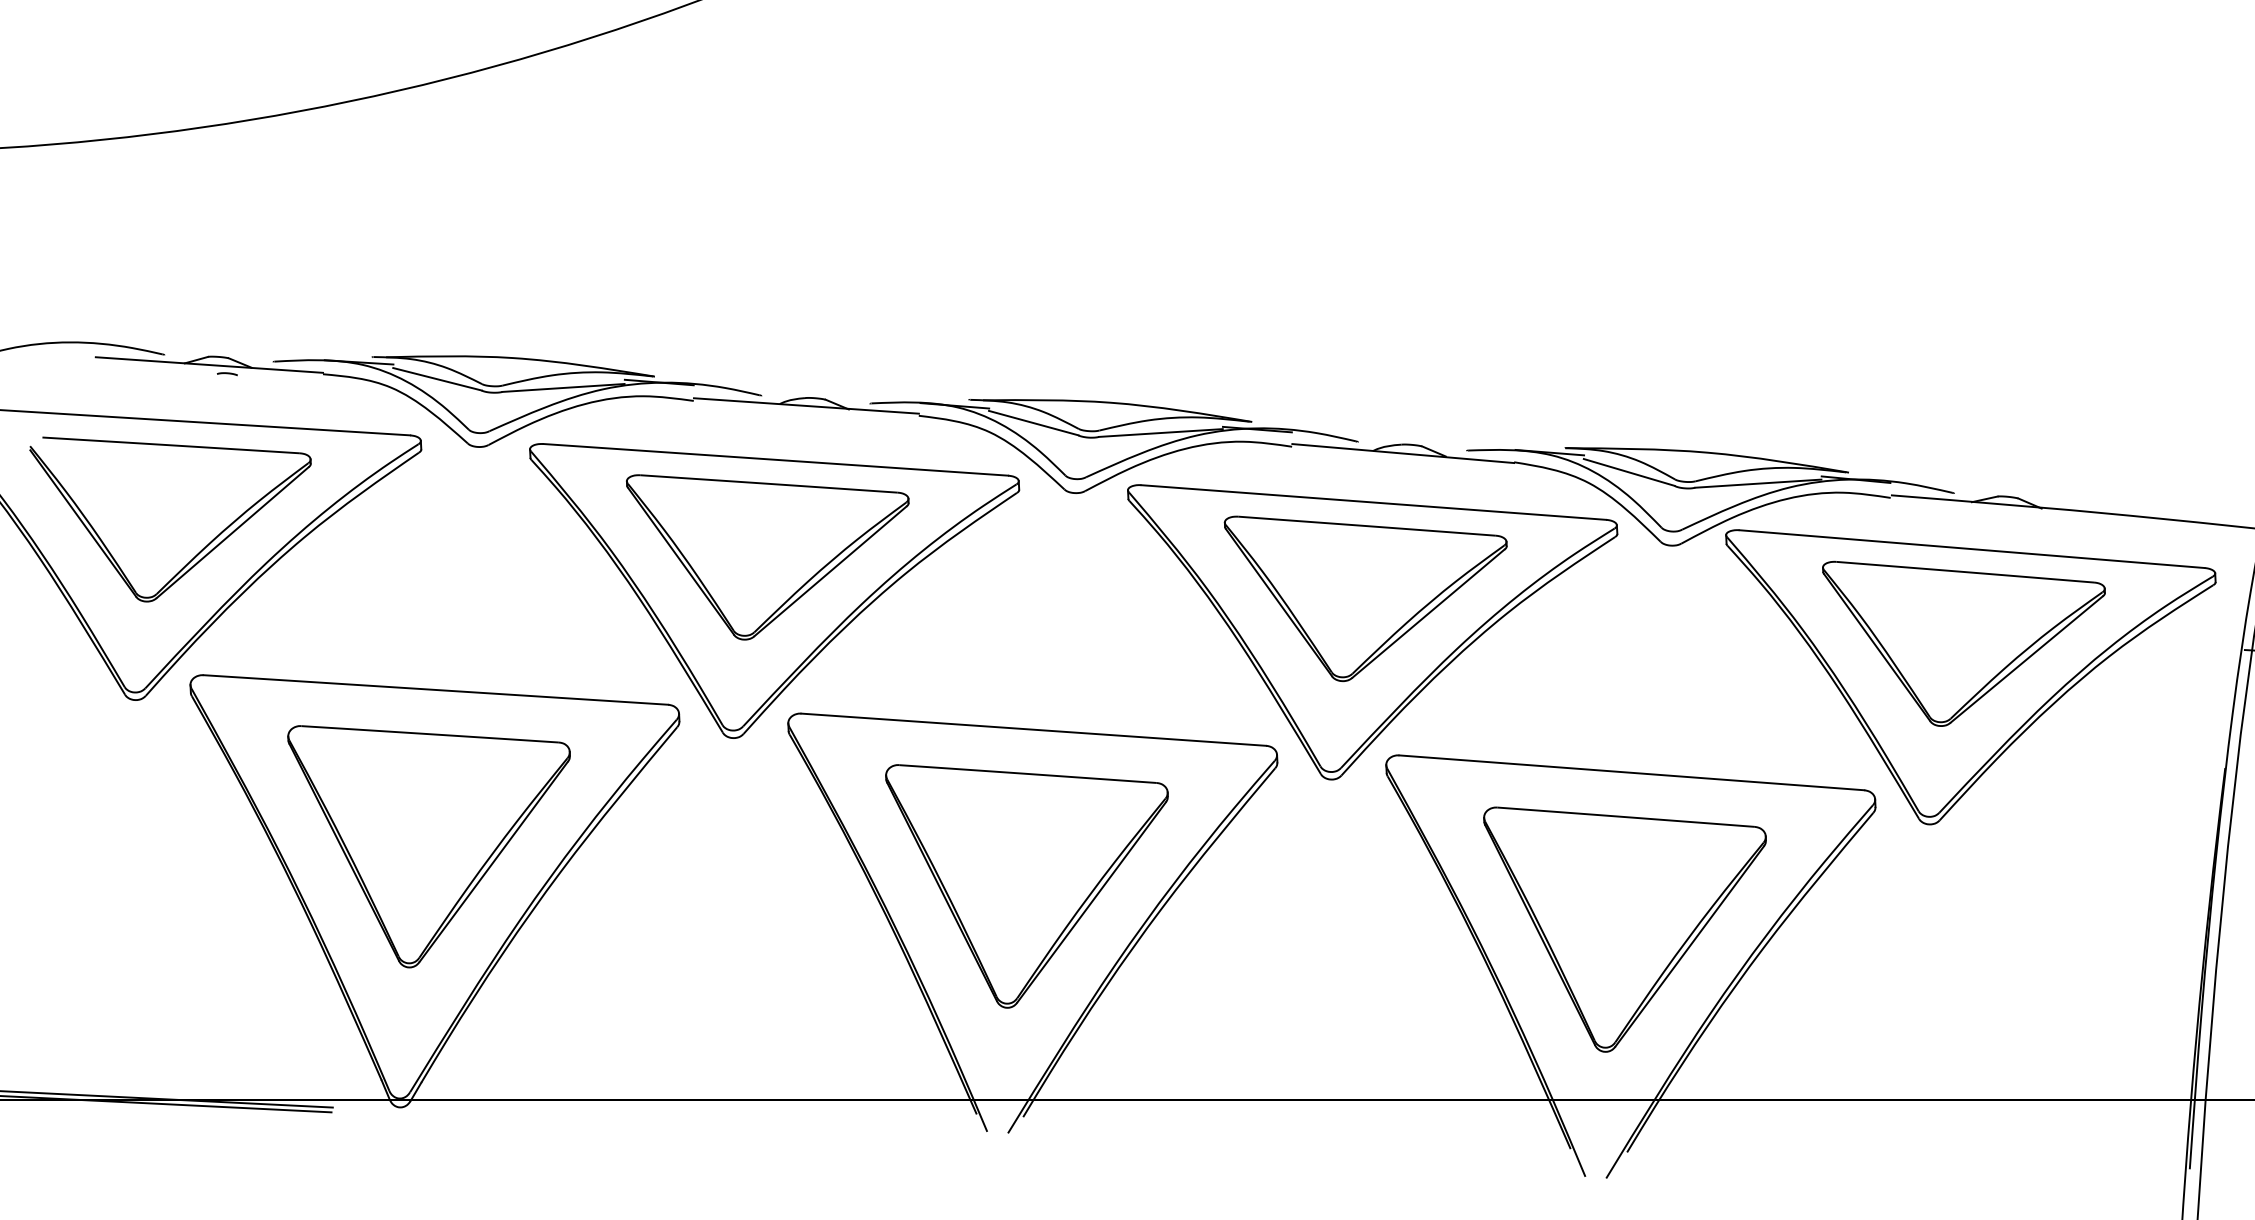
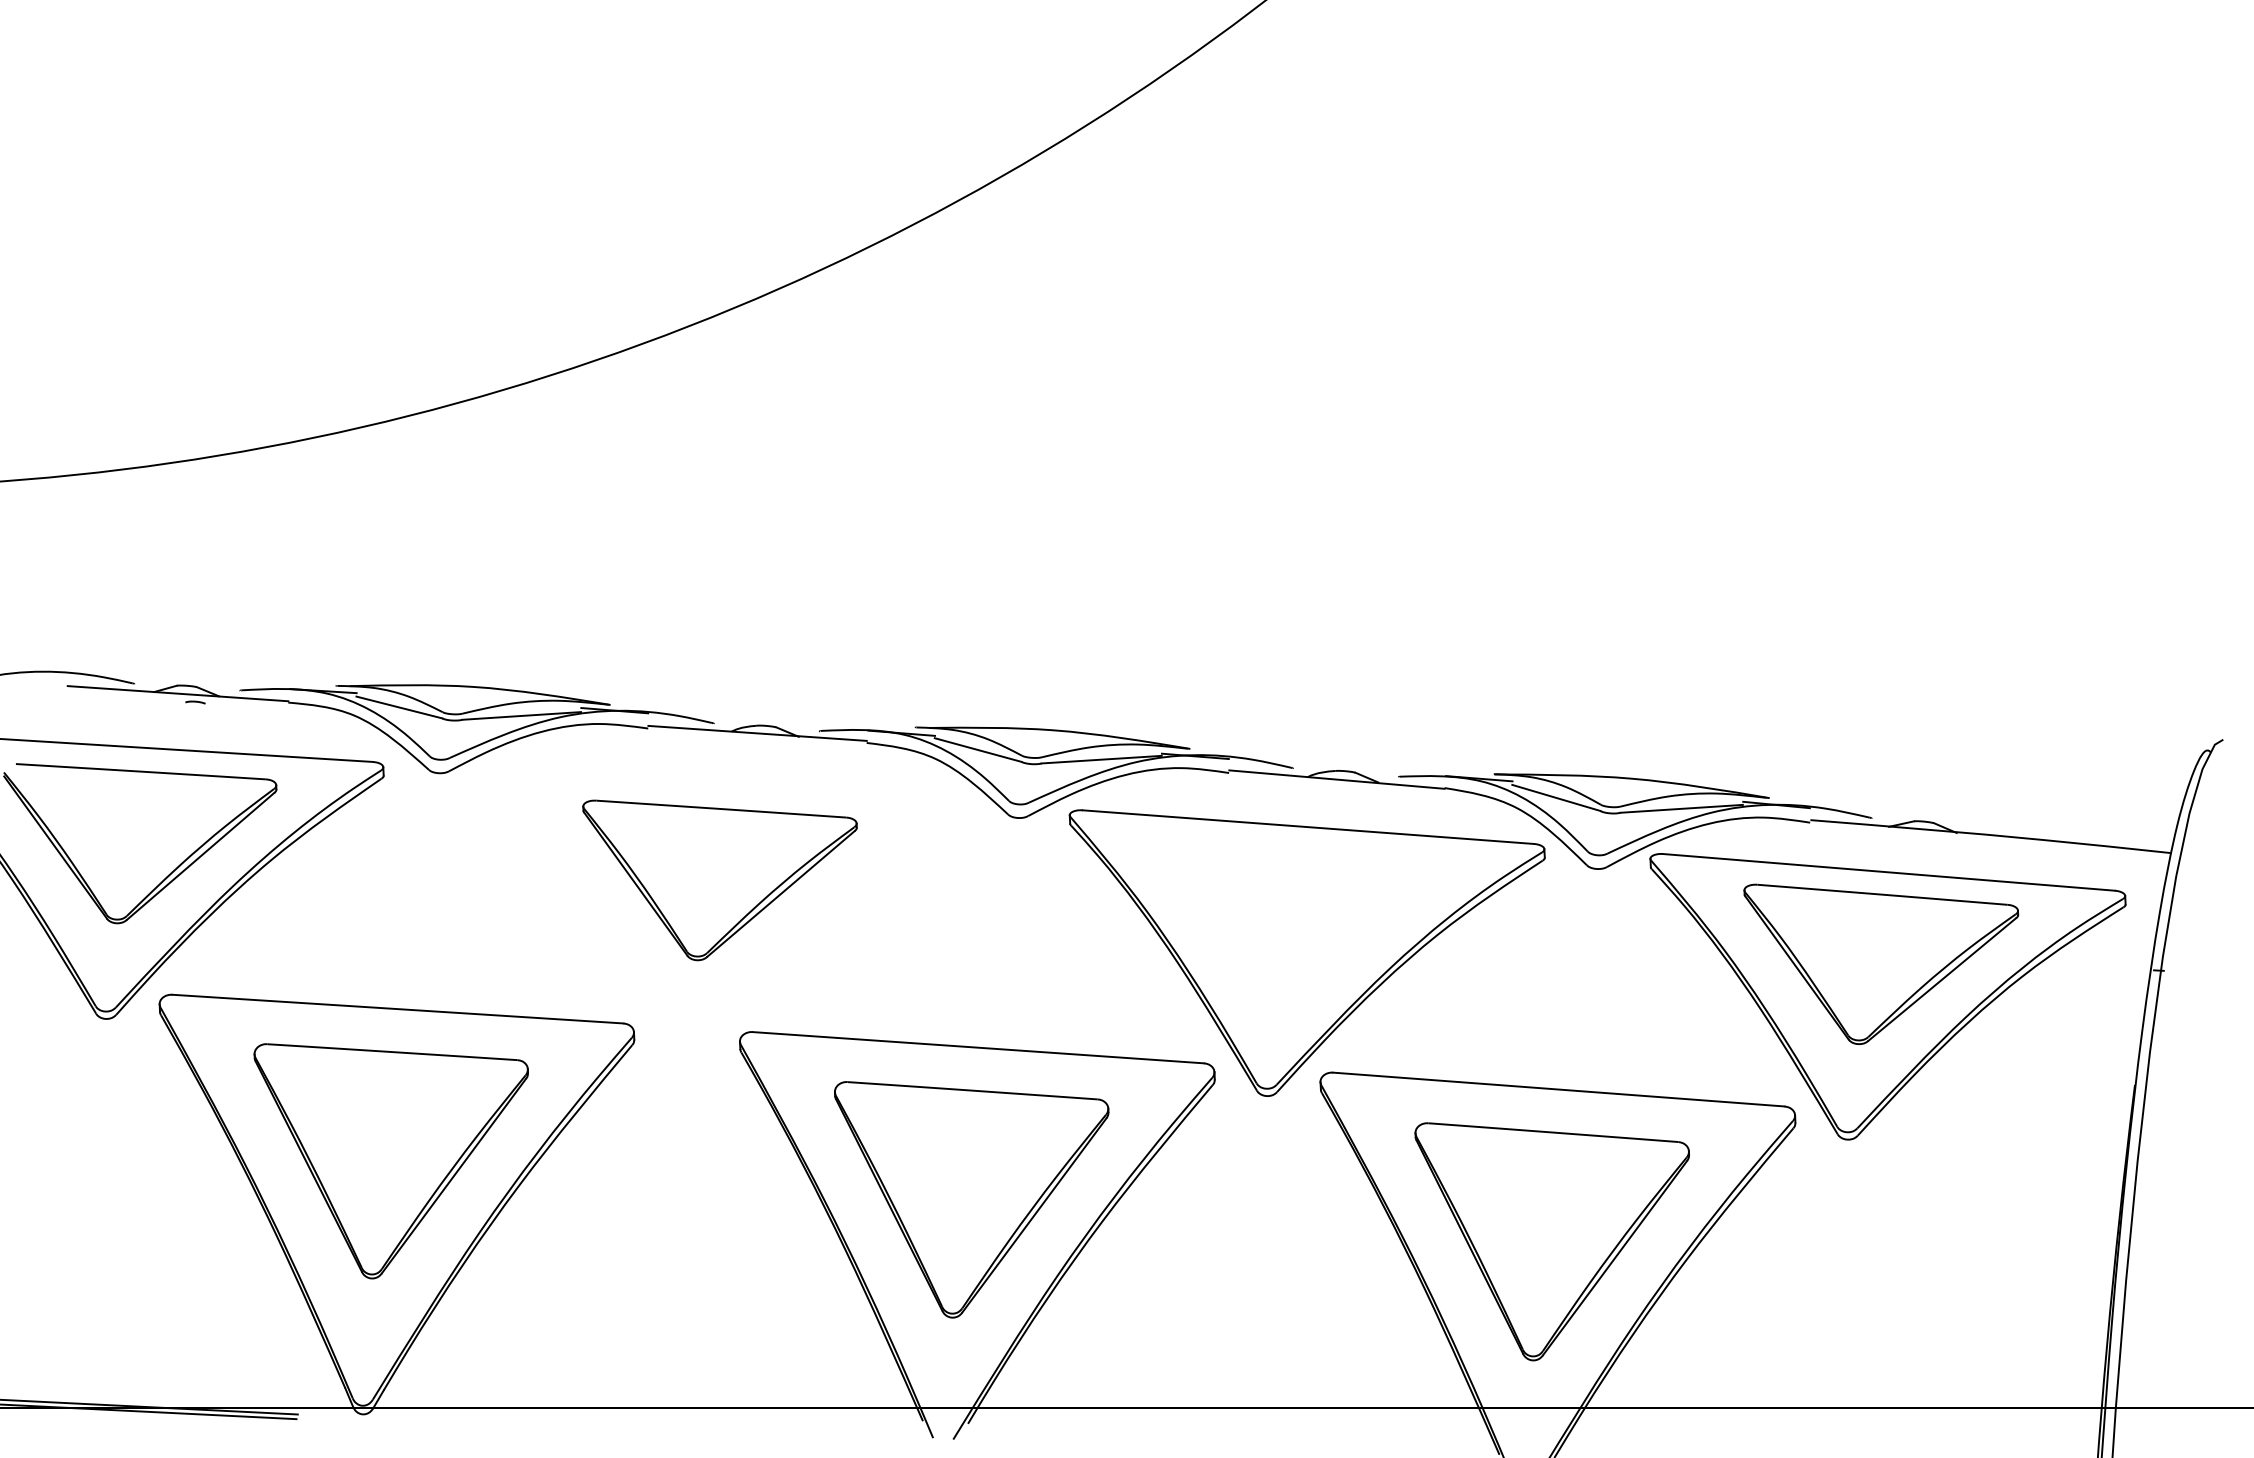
part: (774, 590) -> (726, 912), removed
part: (1365, 598) -> (1300, 920), removed

